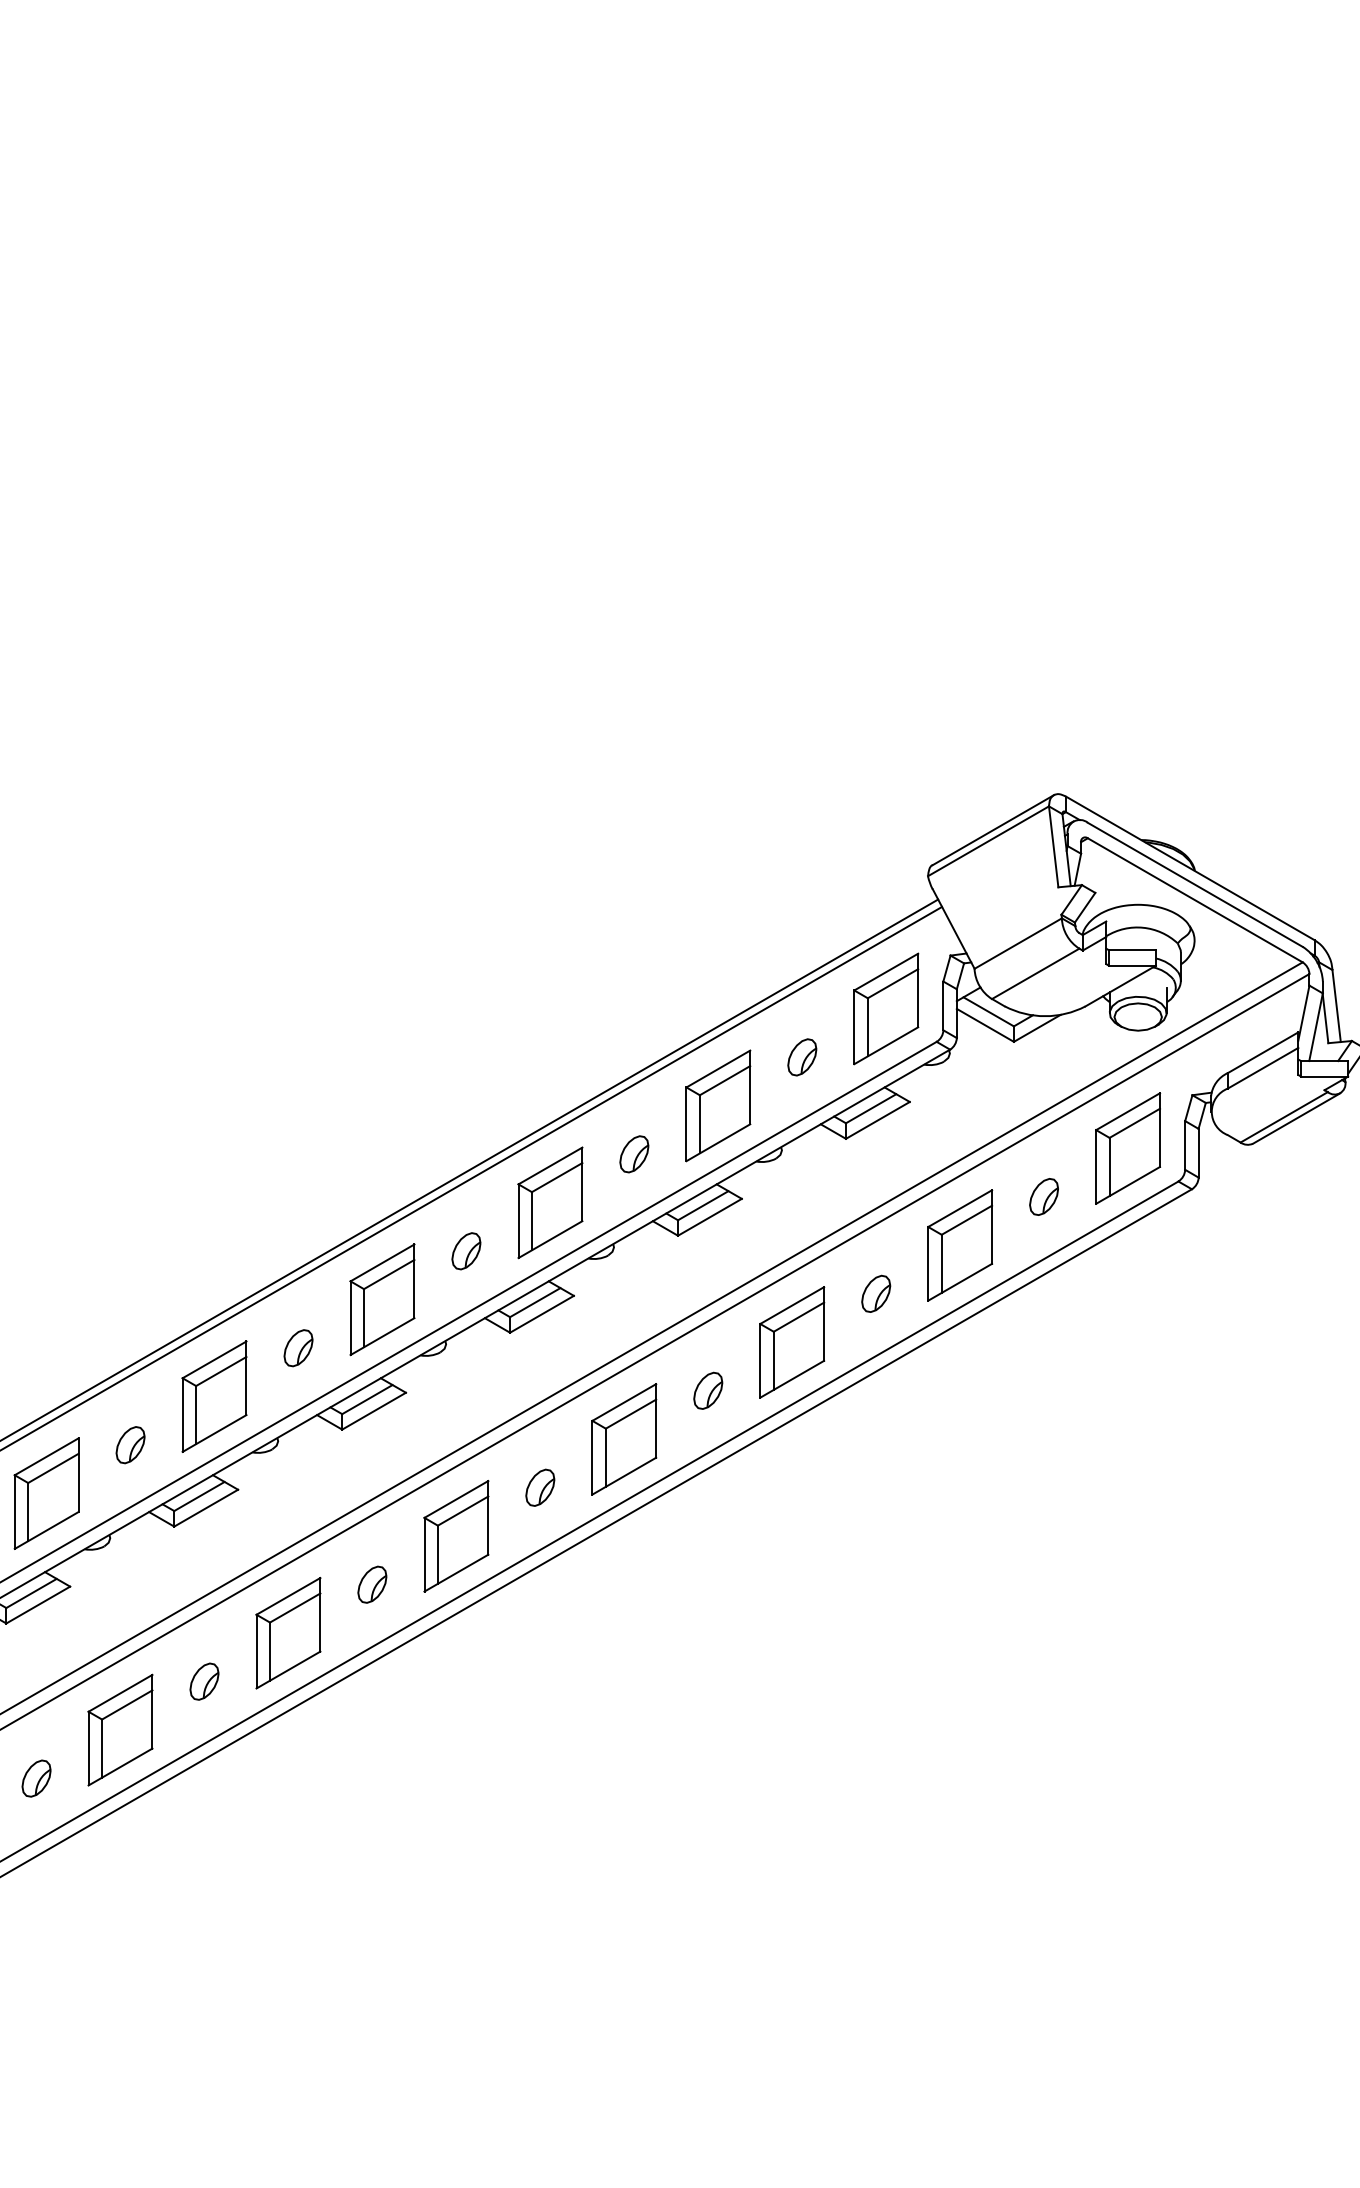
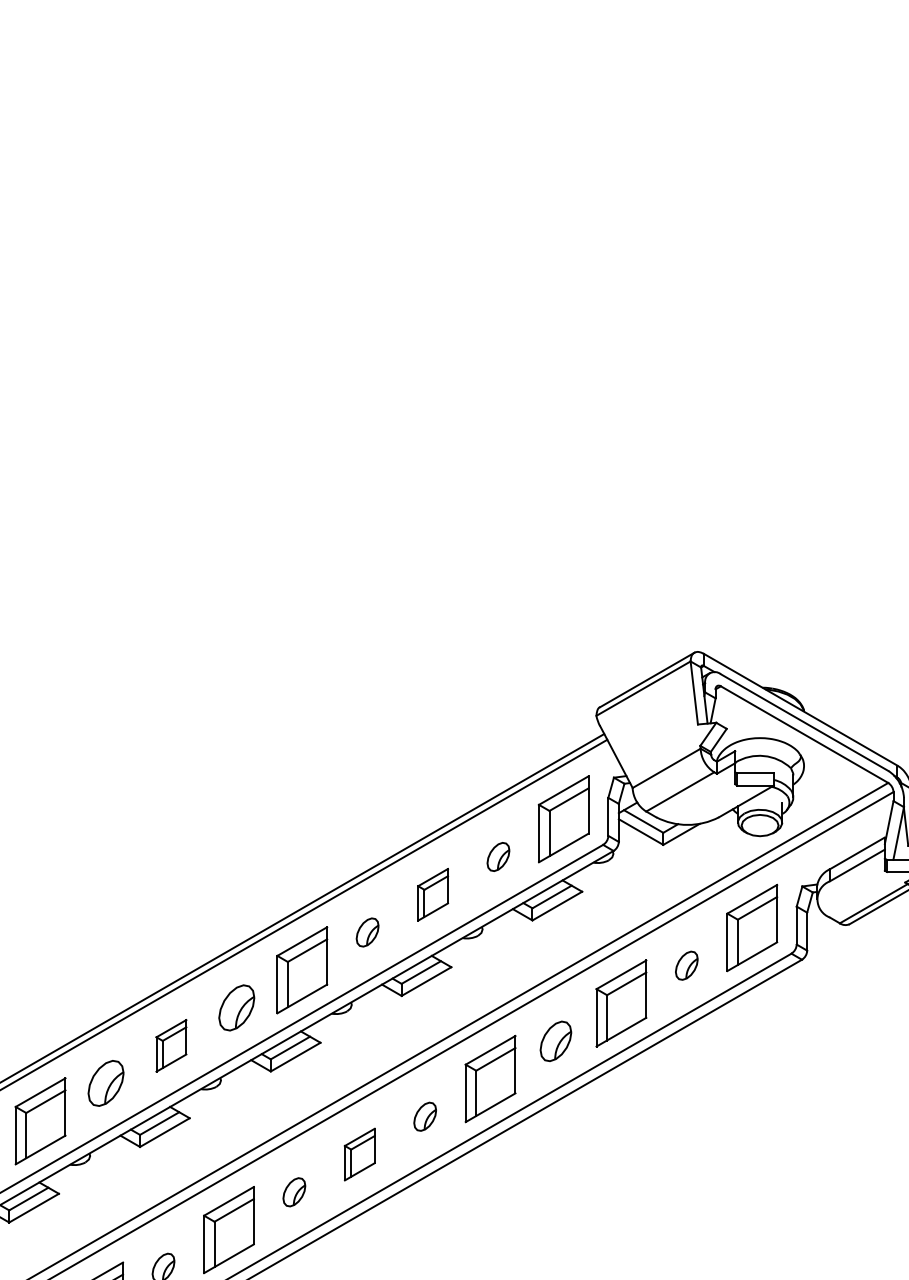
part: (718, 1105) -> (433, 894), size x0.6
part: (466, 1251) -> (236, 1008), size x1.6
part: (876, 1293) -> (556, 1040), size x1.4
part: (382, 1299) -> (171, 1045), size x0.6
part: (298, 1348) -> (105, 1083), size x1.6
part: (624, 1439) -> (359, 1154), size x0.6

